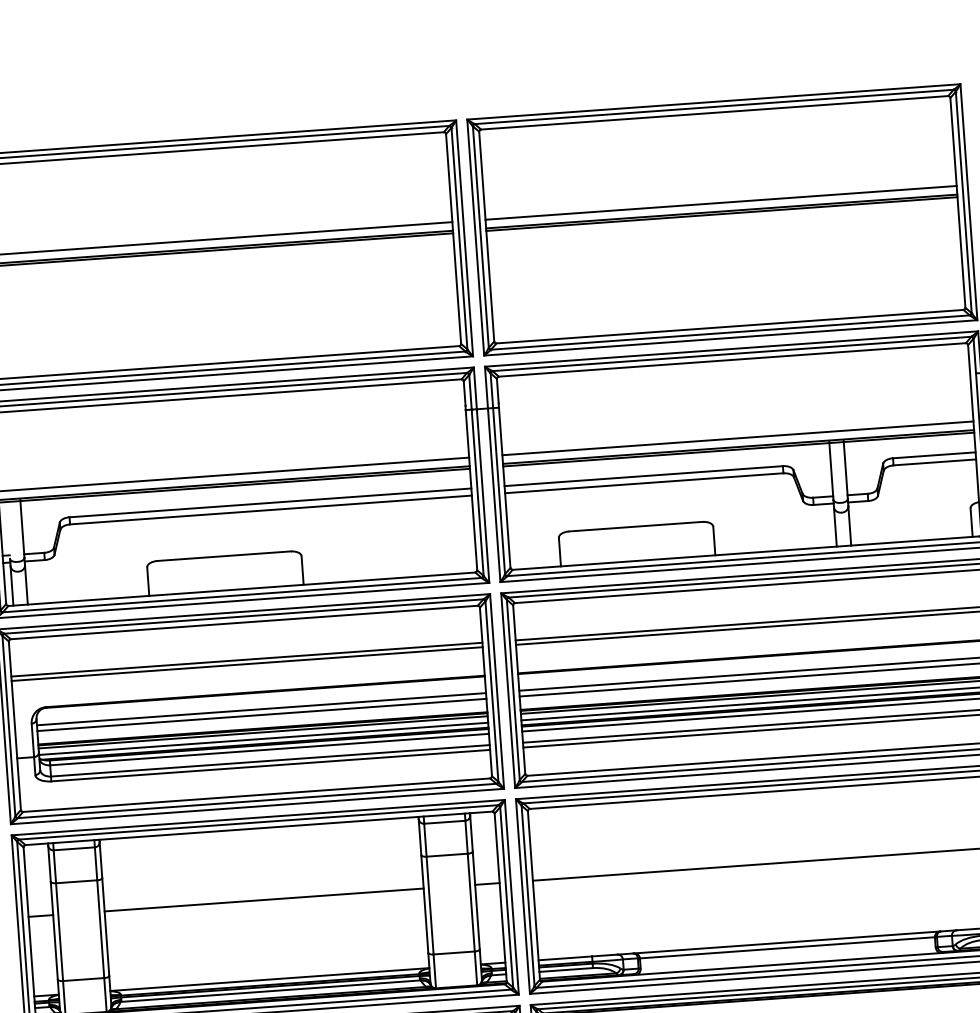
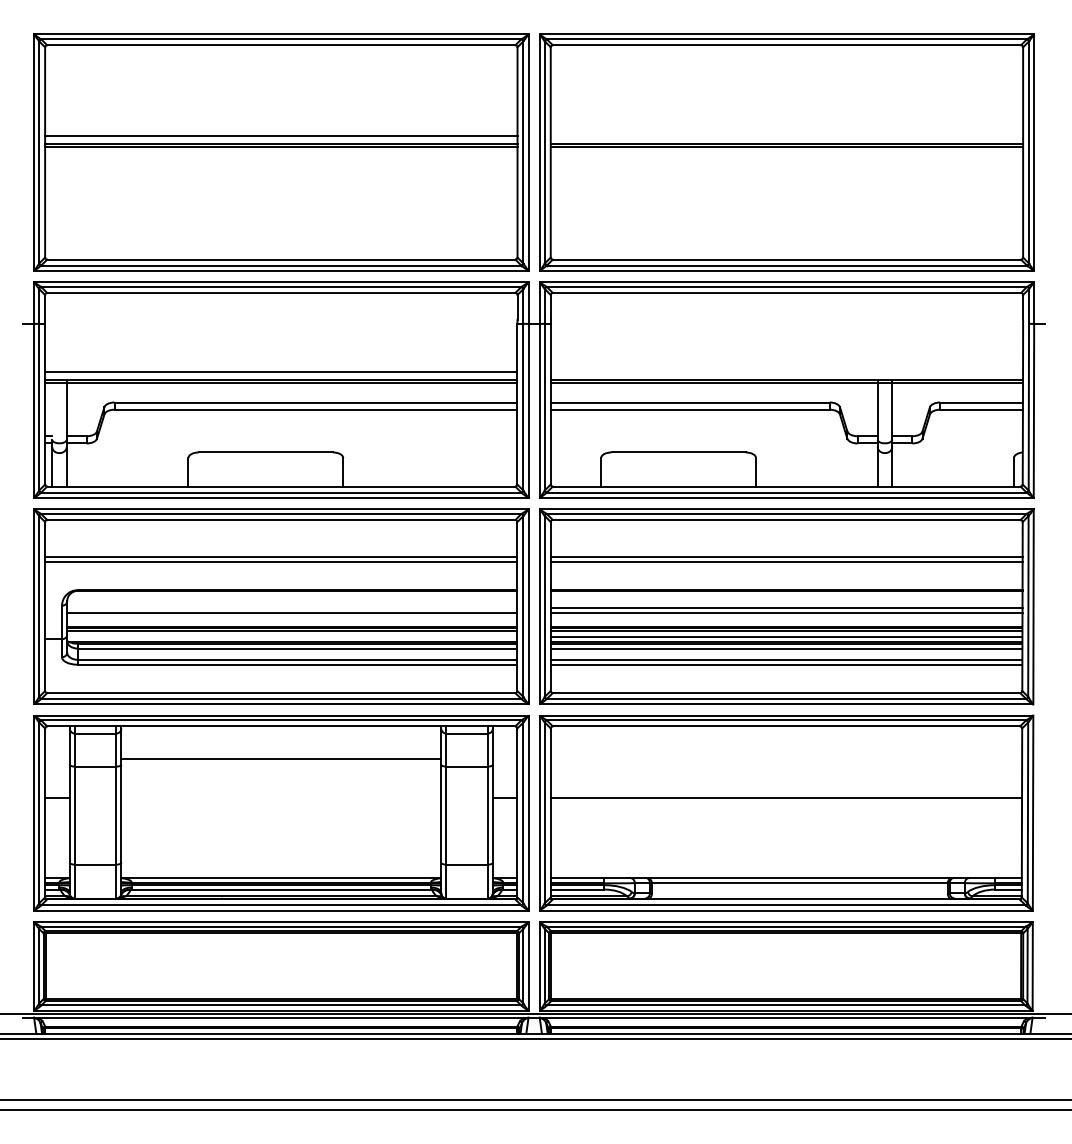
line: (720, 202) -> (786, 135), removed
line: (737, 438) -> (786, 371), removed
line: (261, 709) -> (292, 607), removed
line: (263, 738) -> (292, 637), removed
line: (264, 900) -> (281, 759), moved

